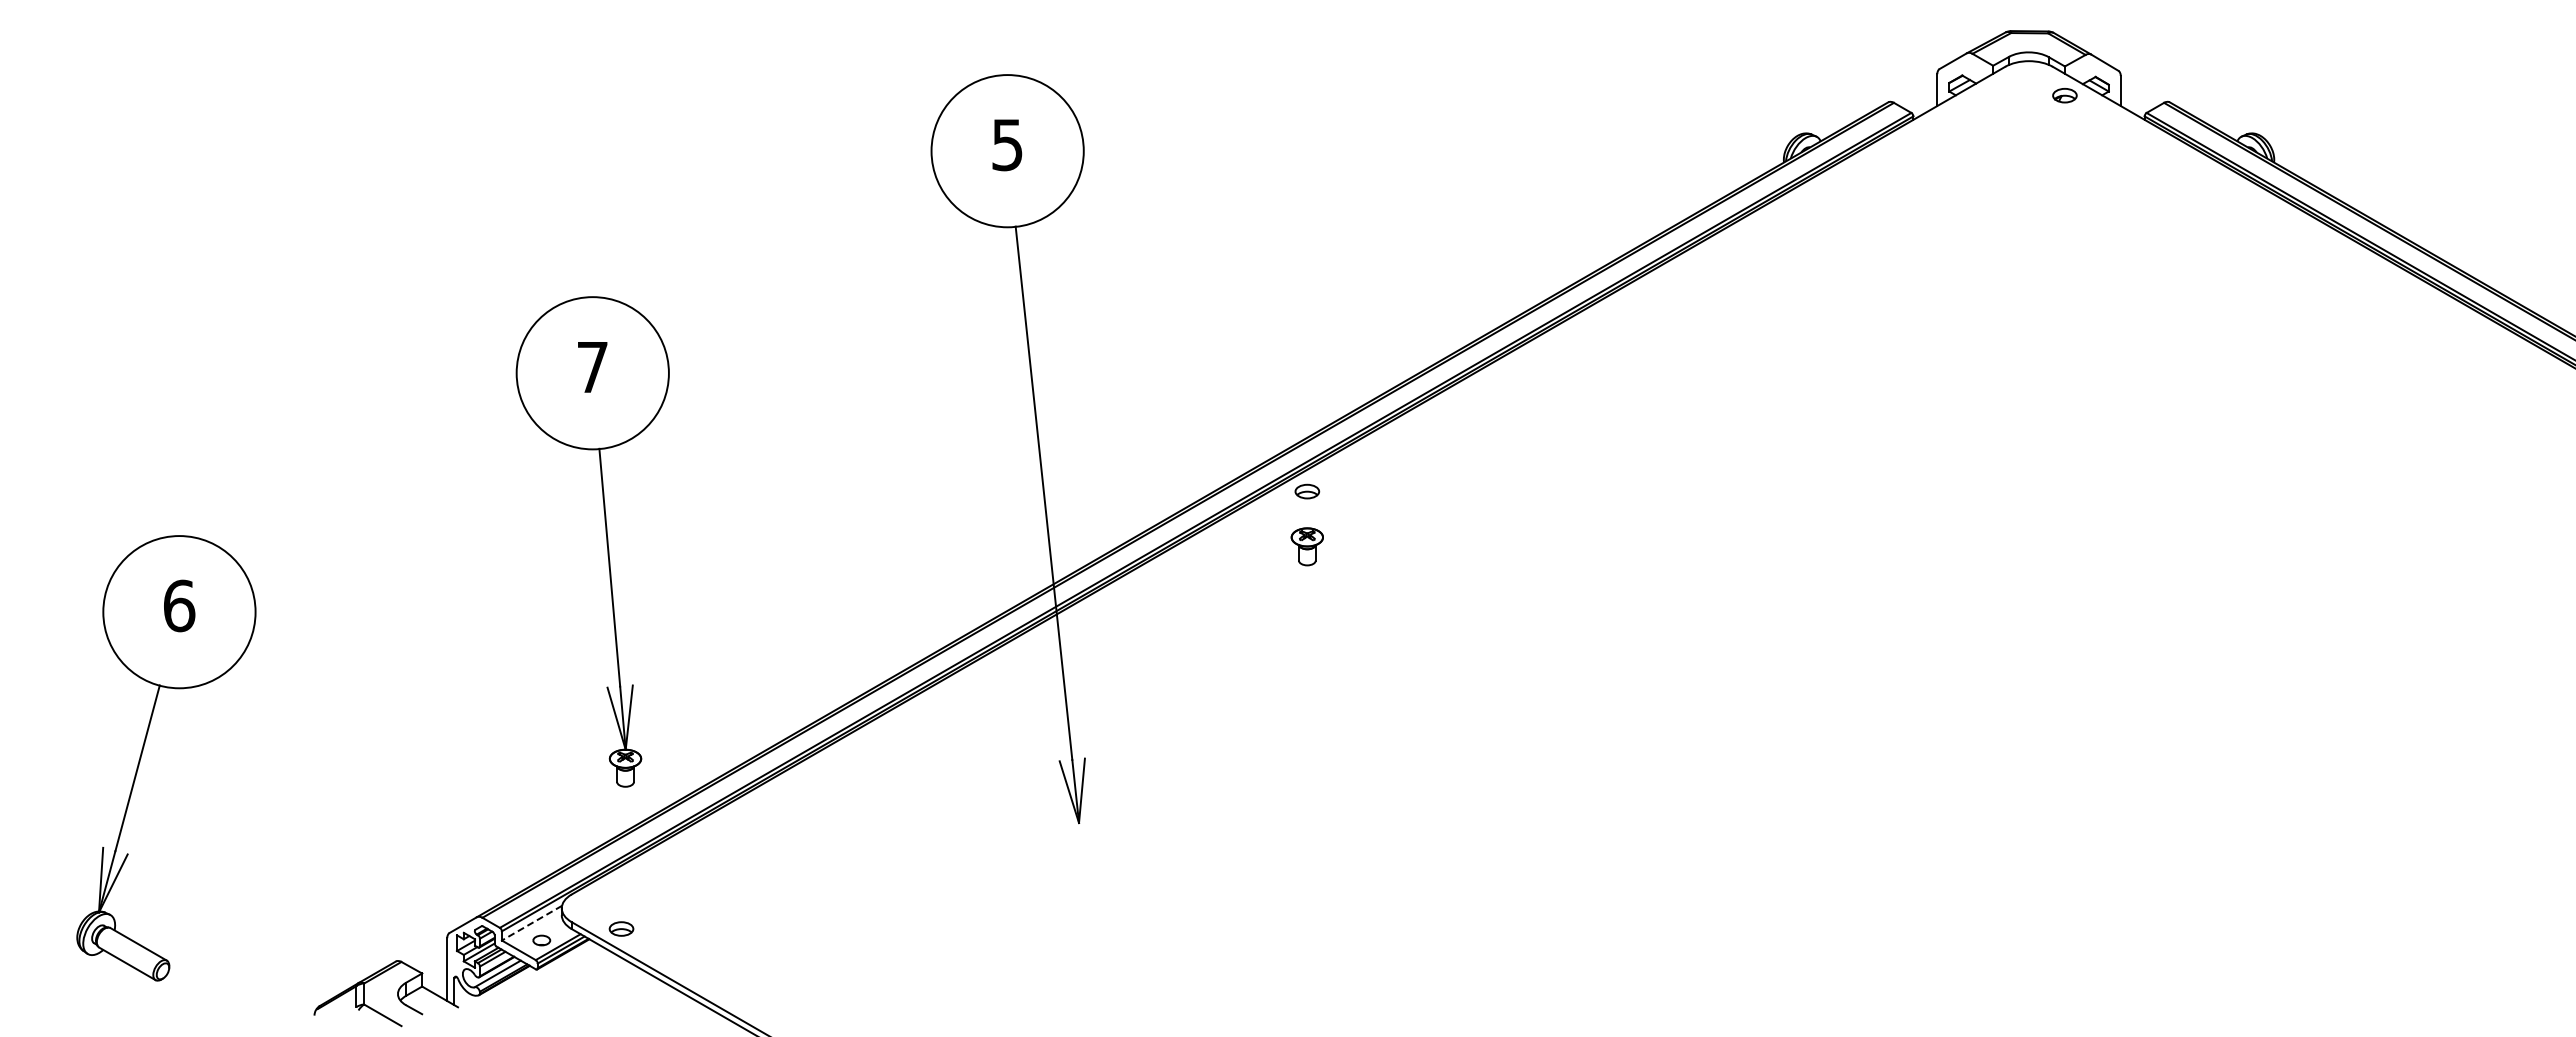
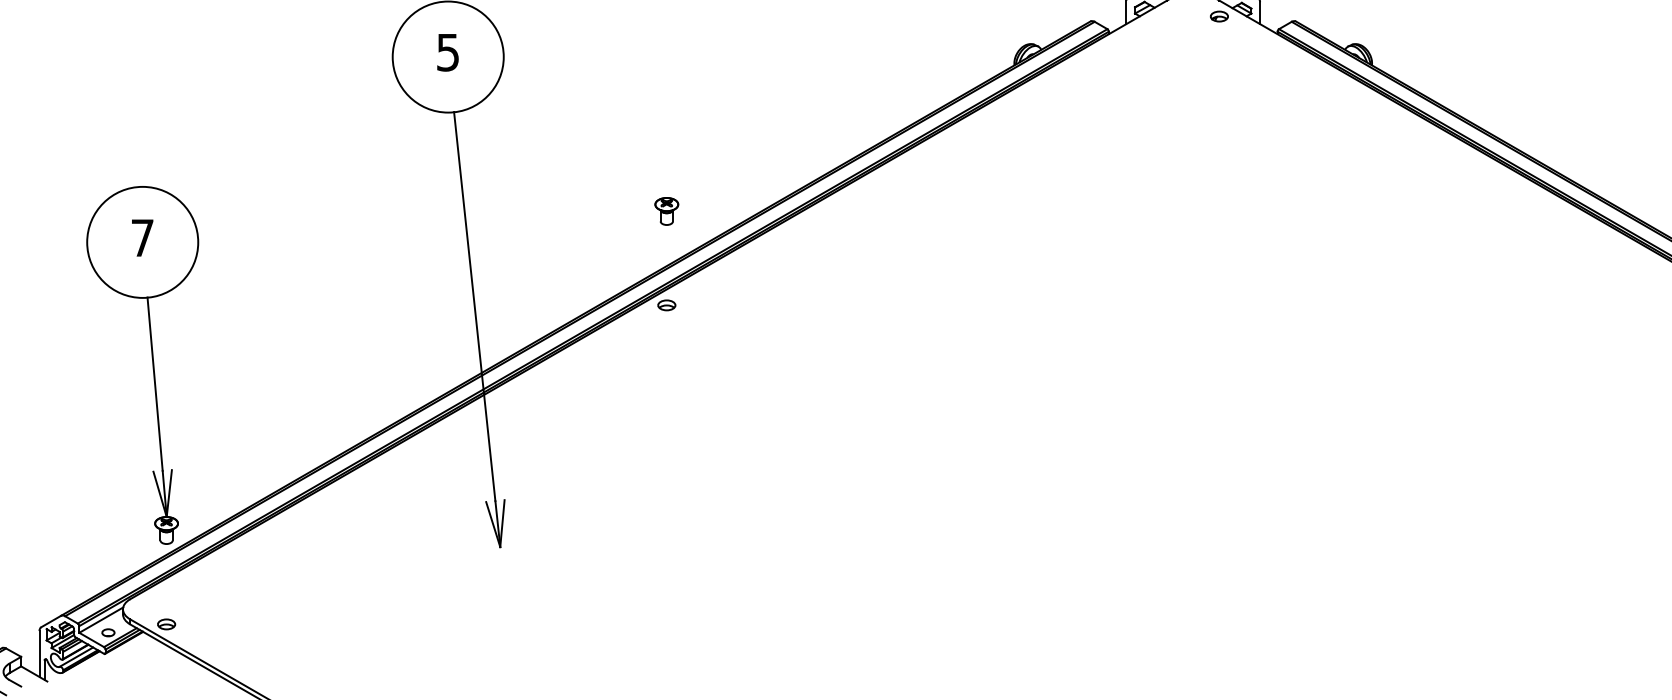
part: (606, 541) -> (152, 365), moved
part: (1306, 546) -> (666, 211), moved
line: (531, 923) -> (100, 620), dashed -> solid

